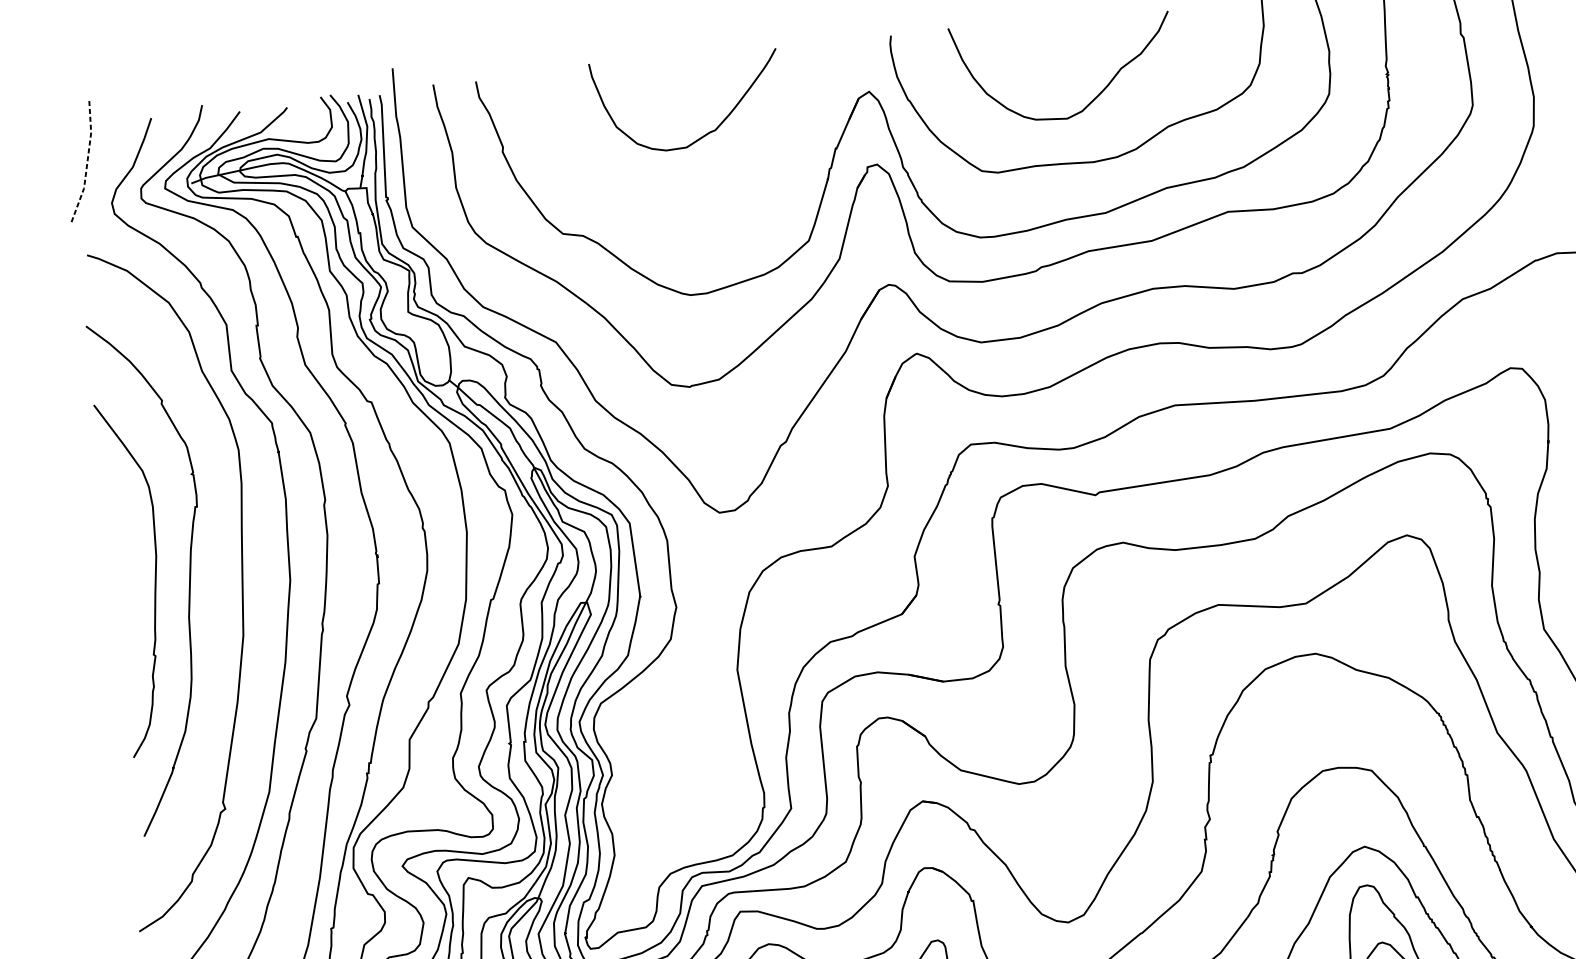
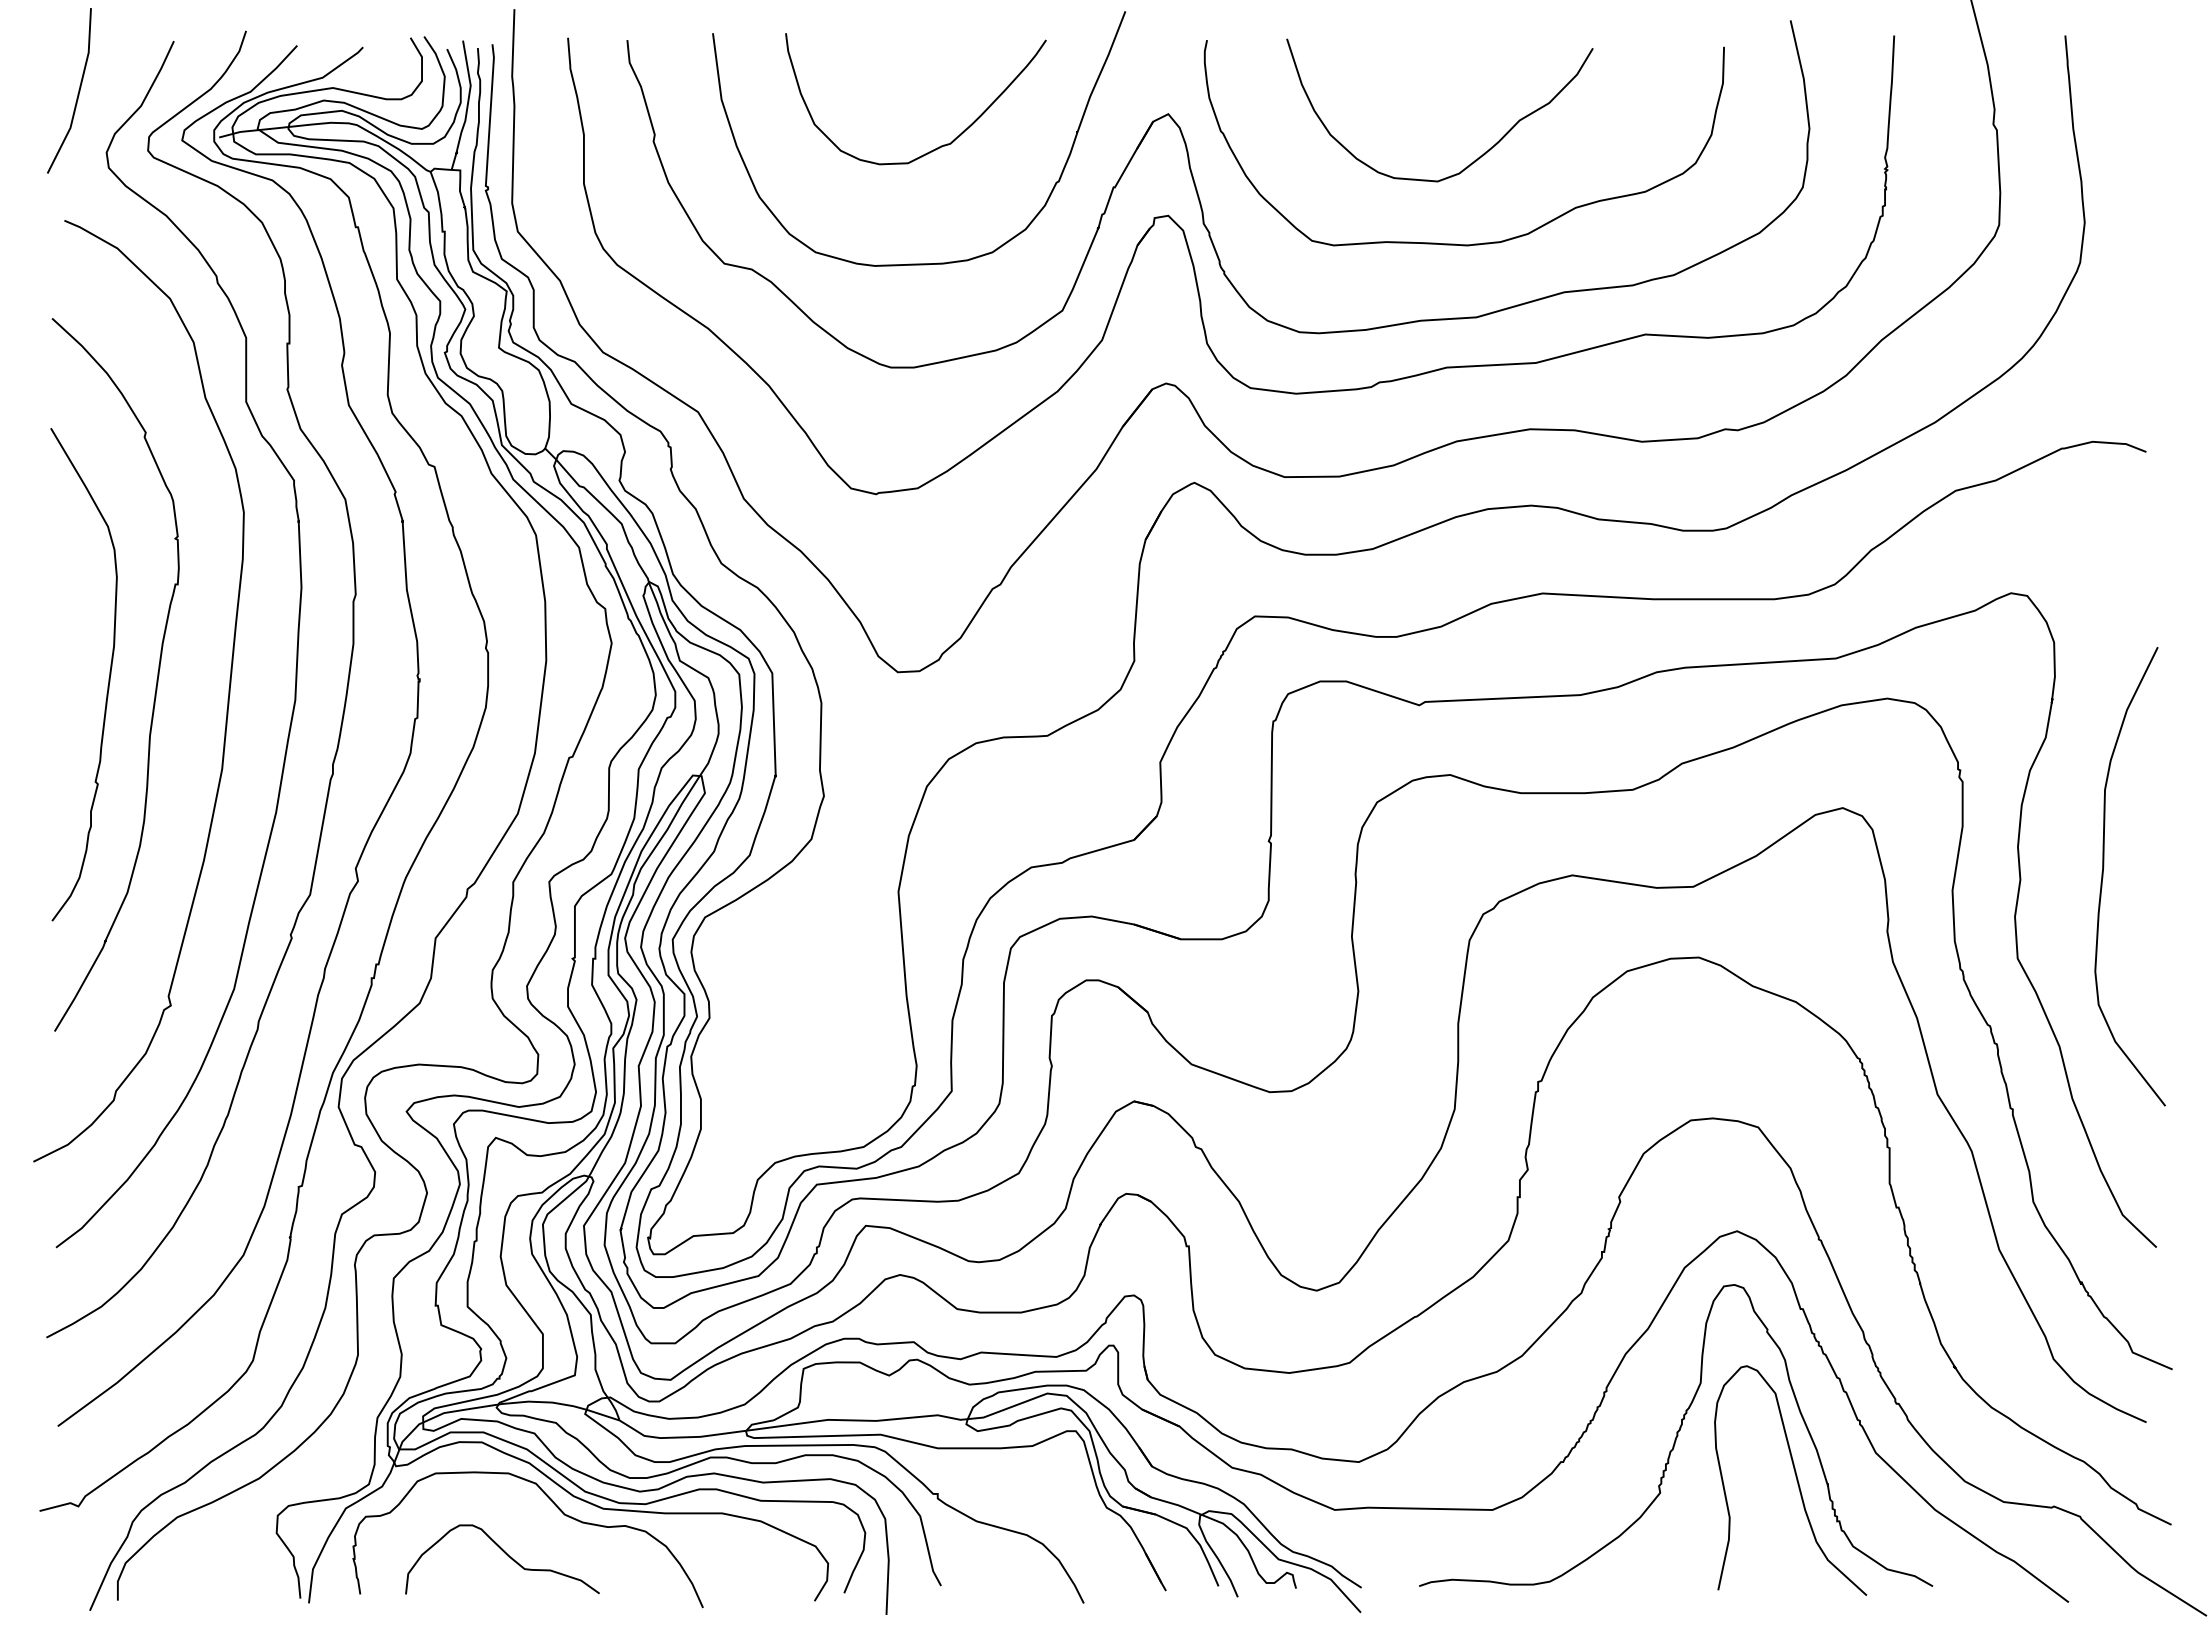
line: (87, 163) -> (78, 94), dashed -> solid
curve: (702, 218) -> (919, 263), added

